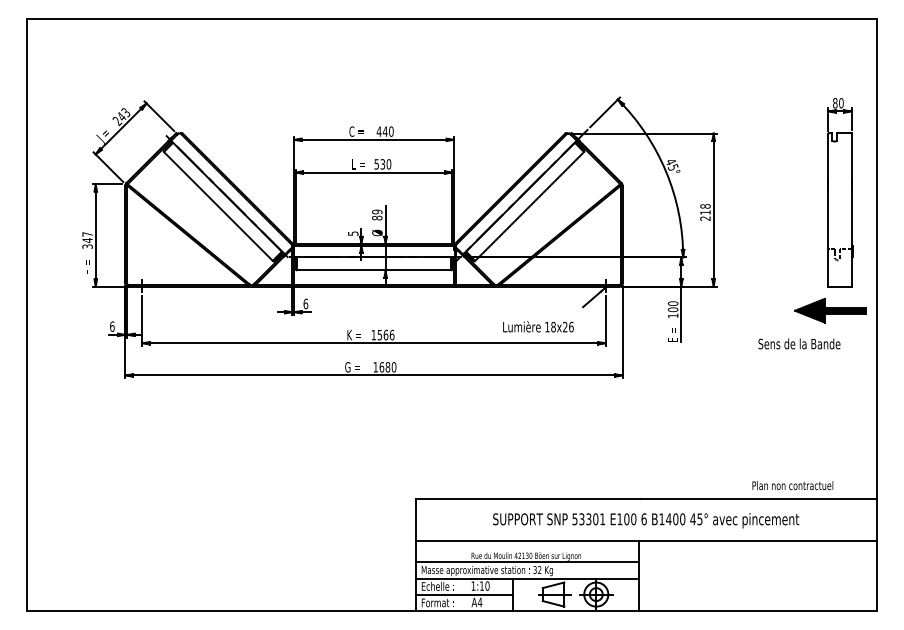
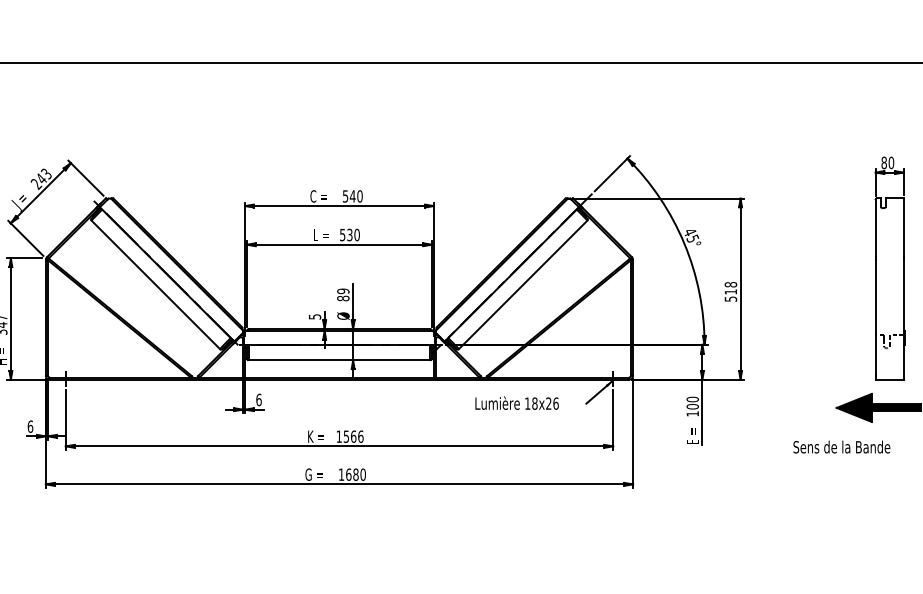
text: (378, 131) -> (344, 196), 440 -> 540
text: (705, 218) -> (730, 298), 218 -> 518
text: (538, 326) -> (517, 402), moved

